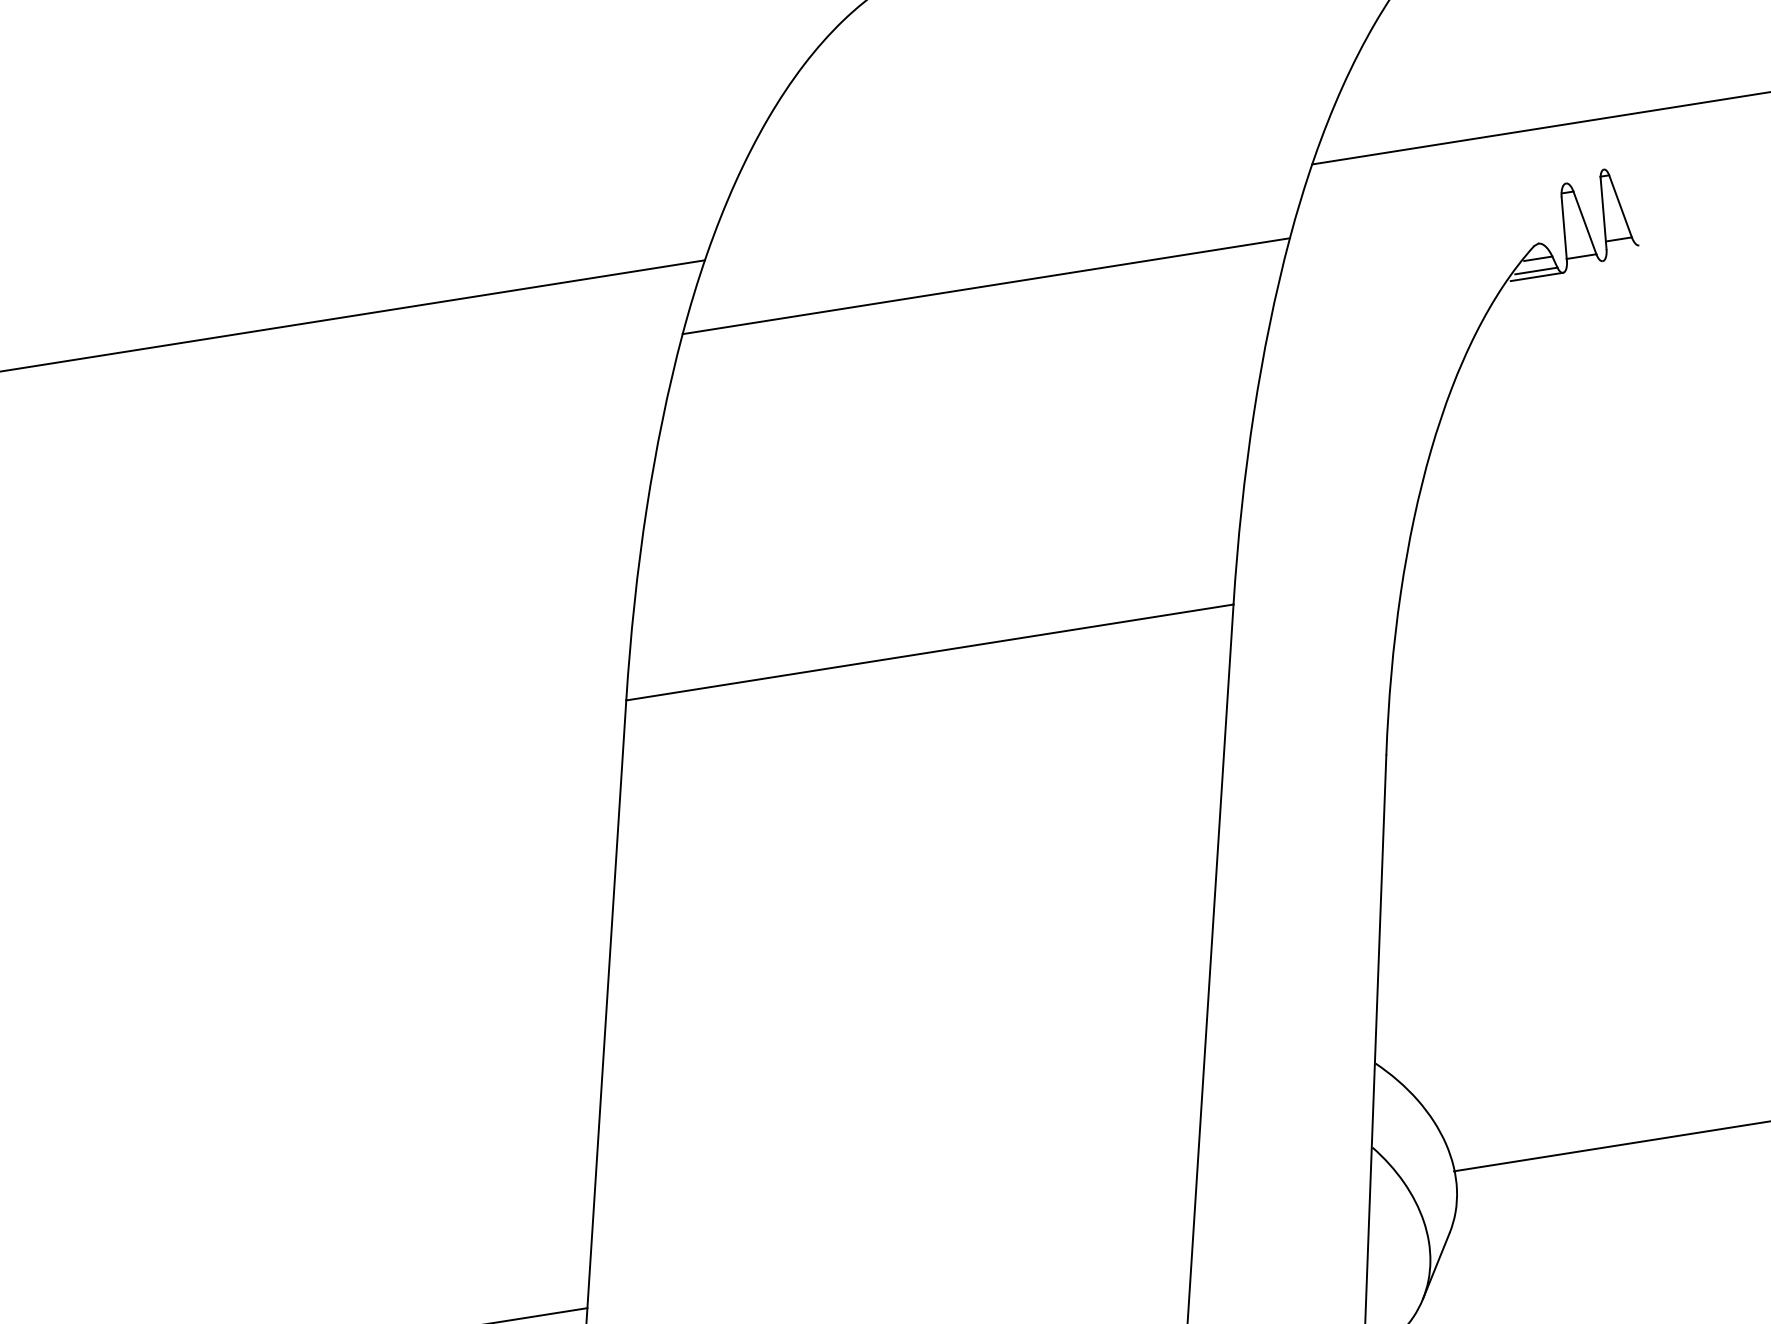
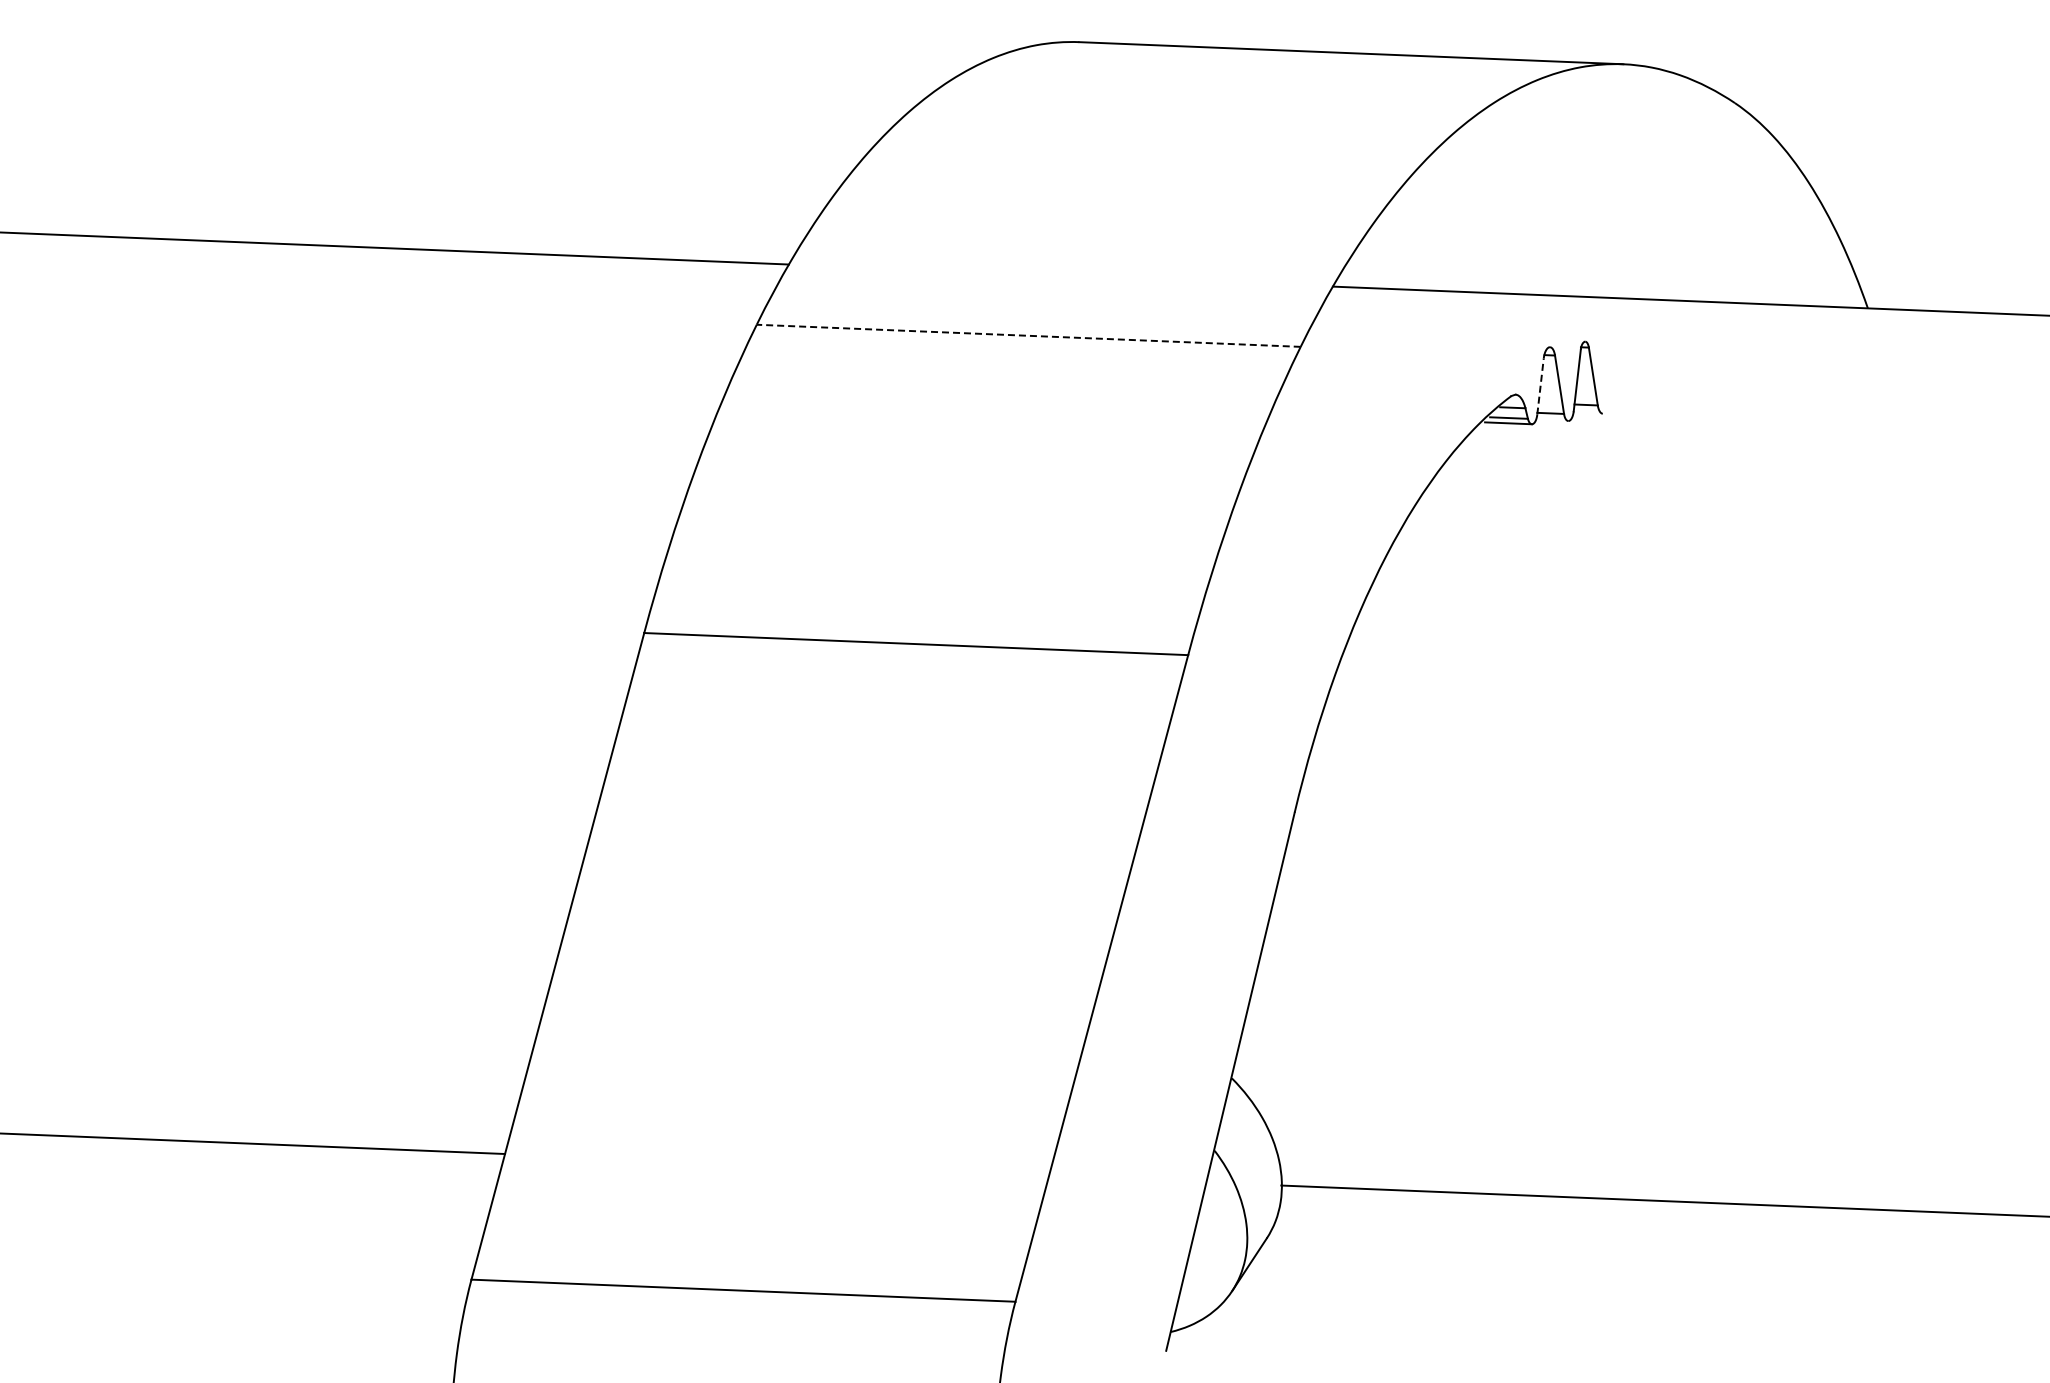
line: (1564, 229) -> (1540, 386), solid -> dashed
line: (985, 285) -> (1028, 335), solid -> dashed

